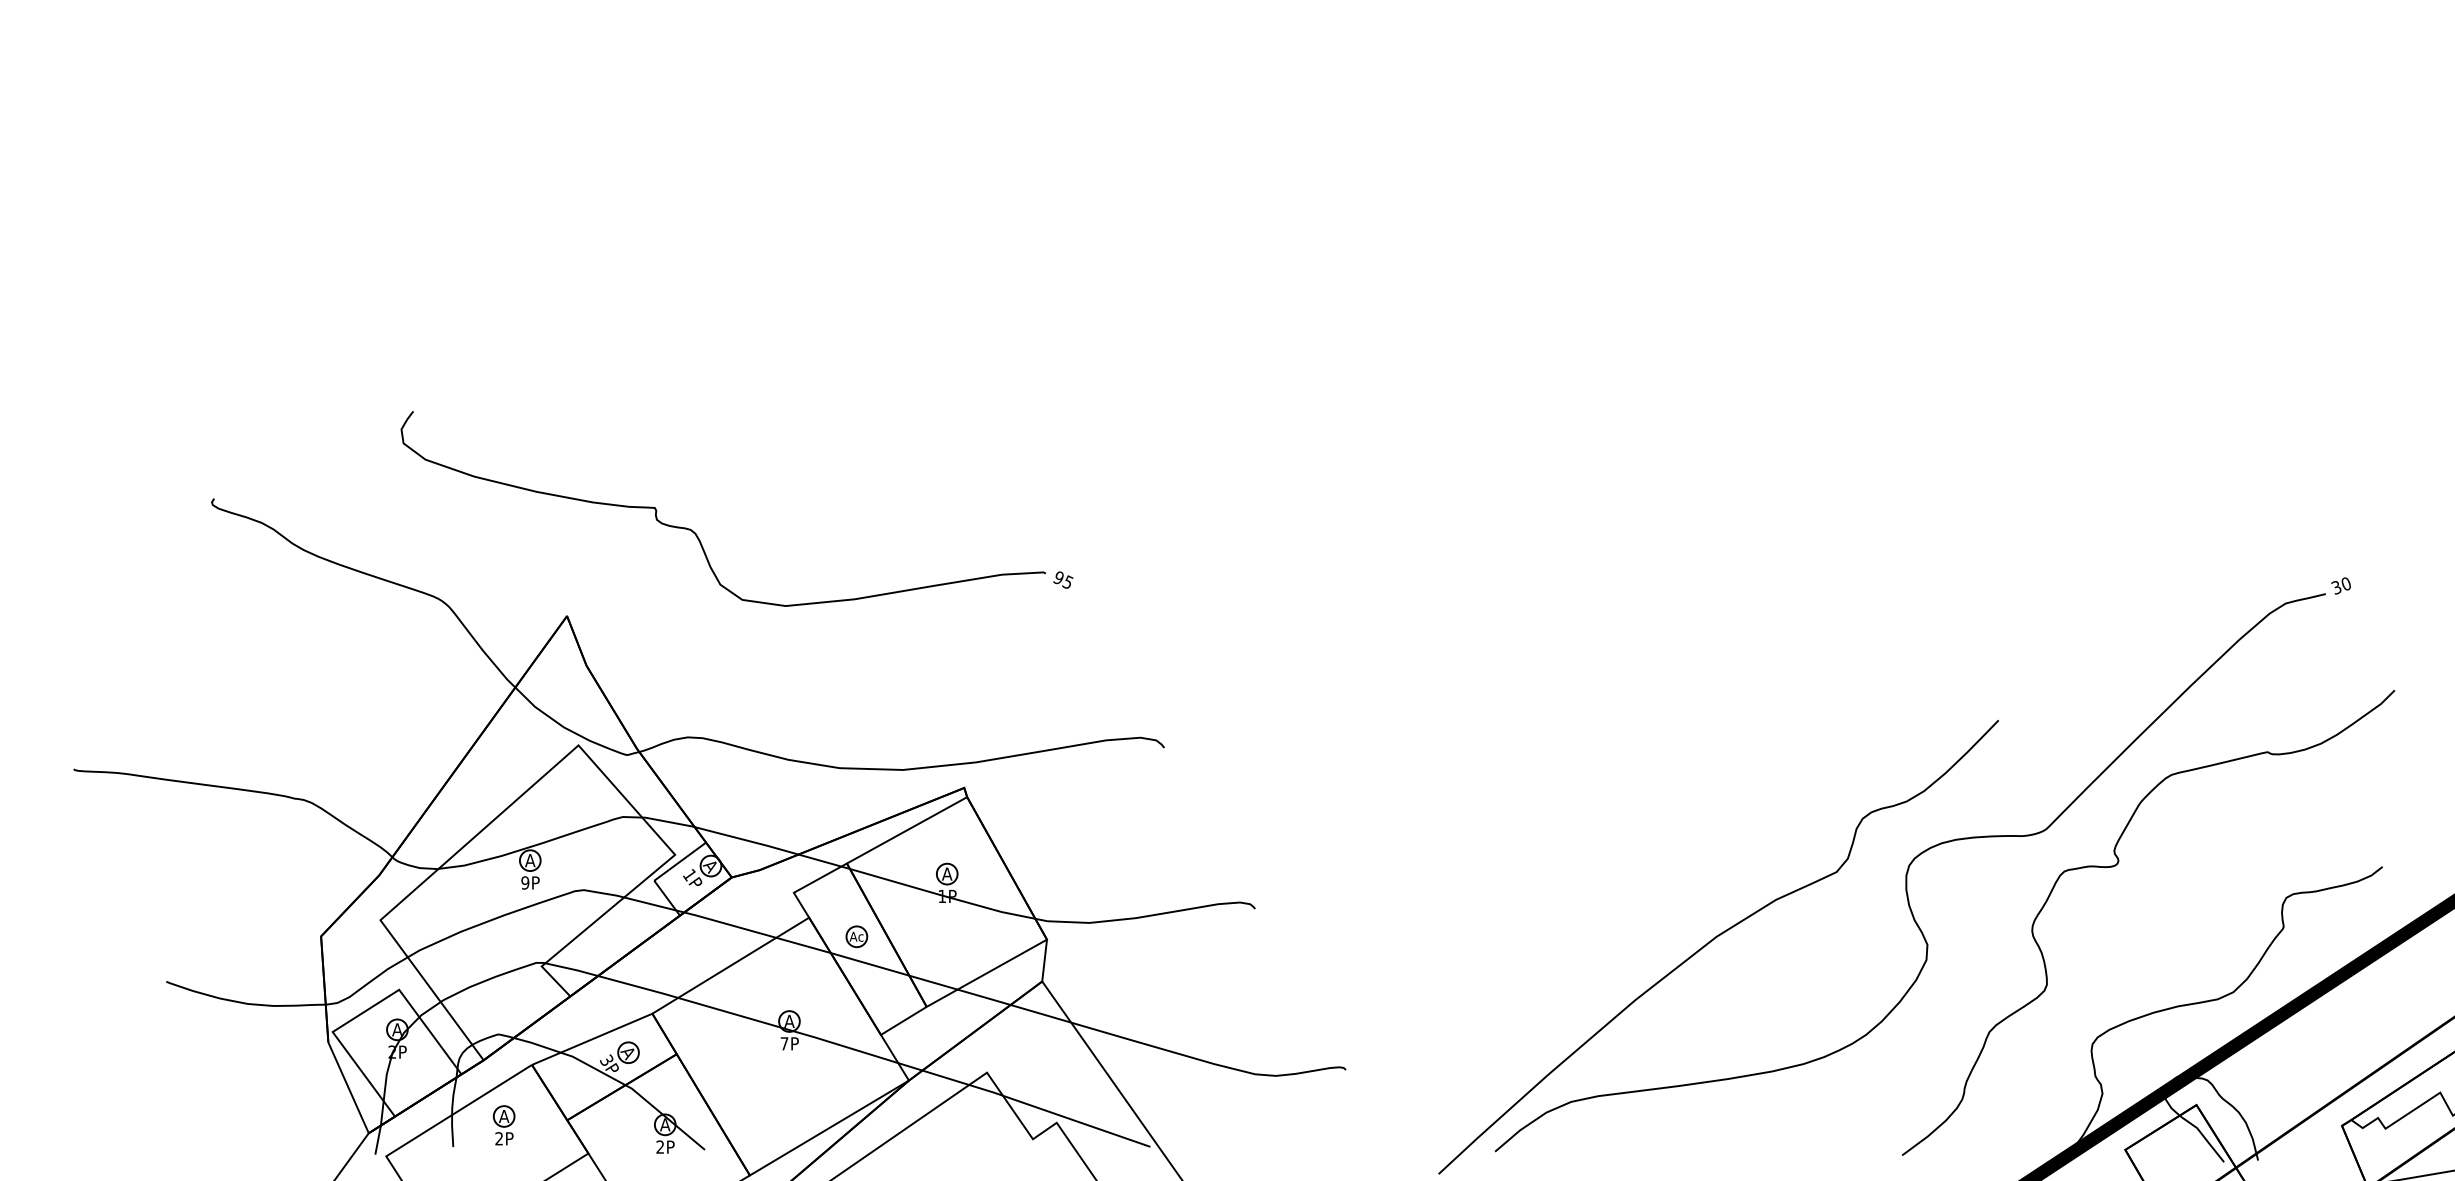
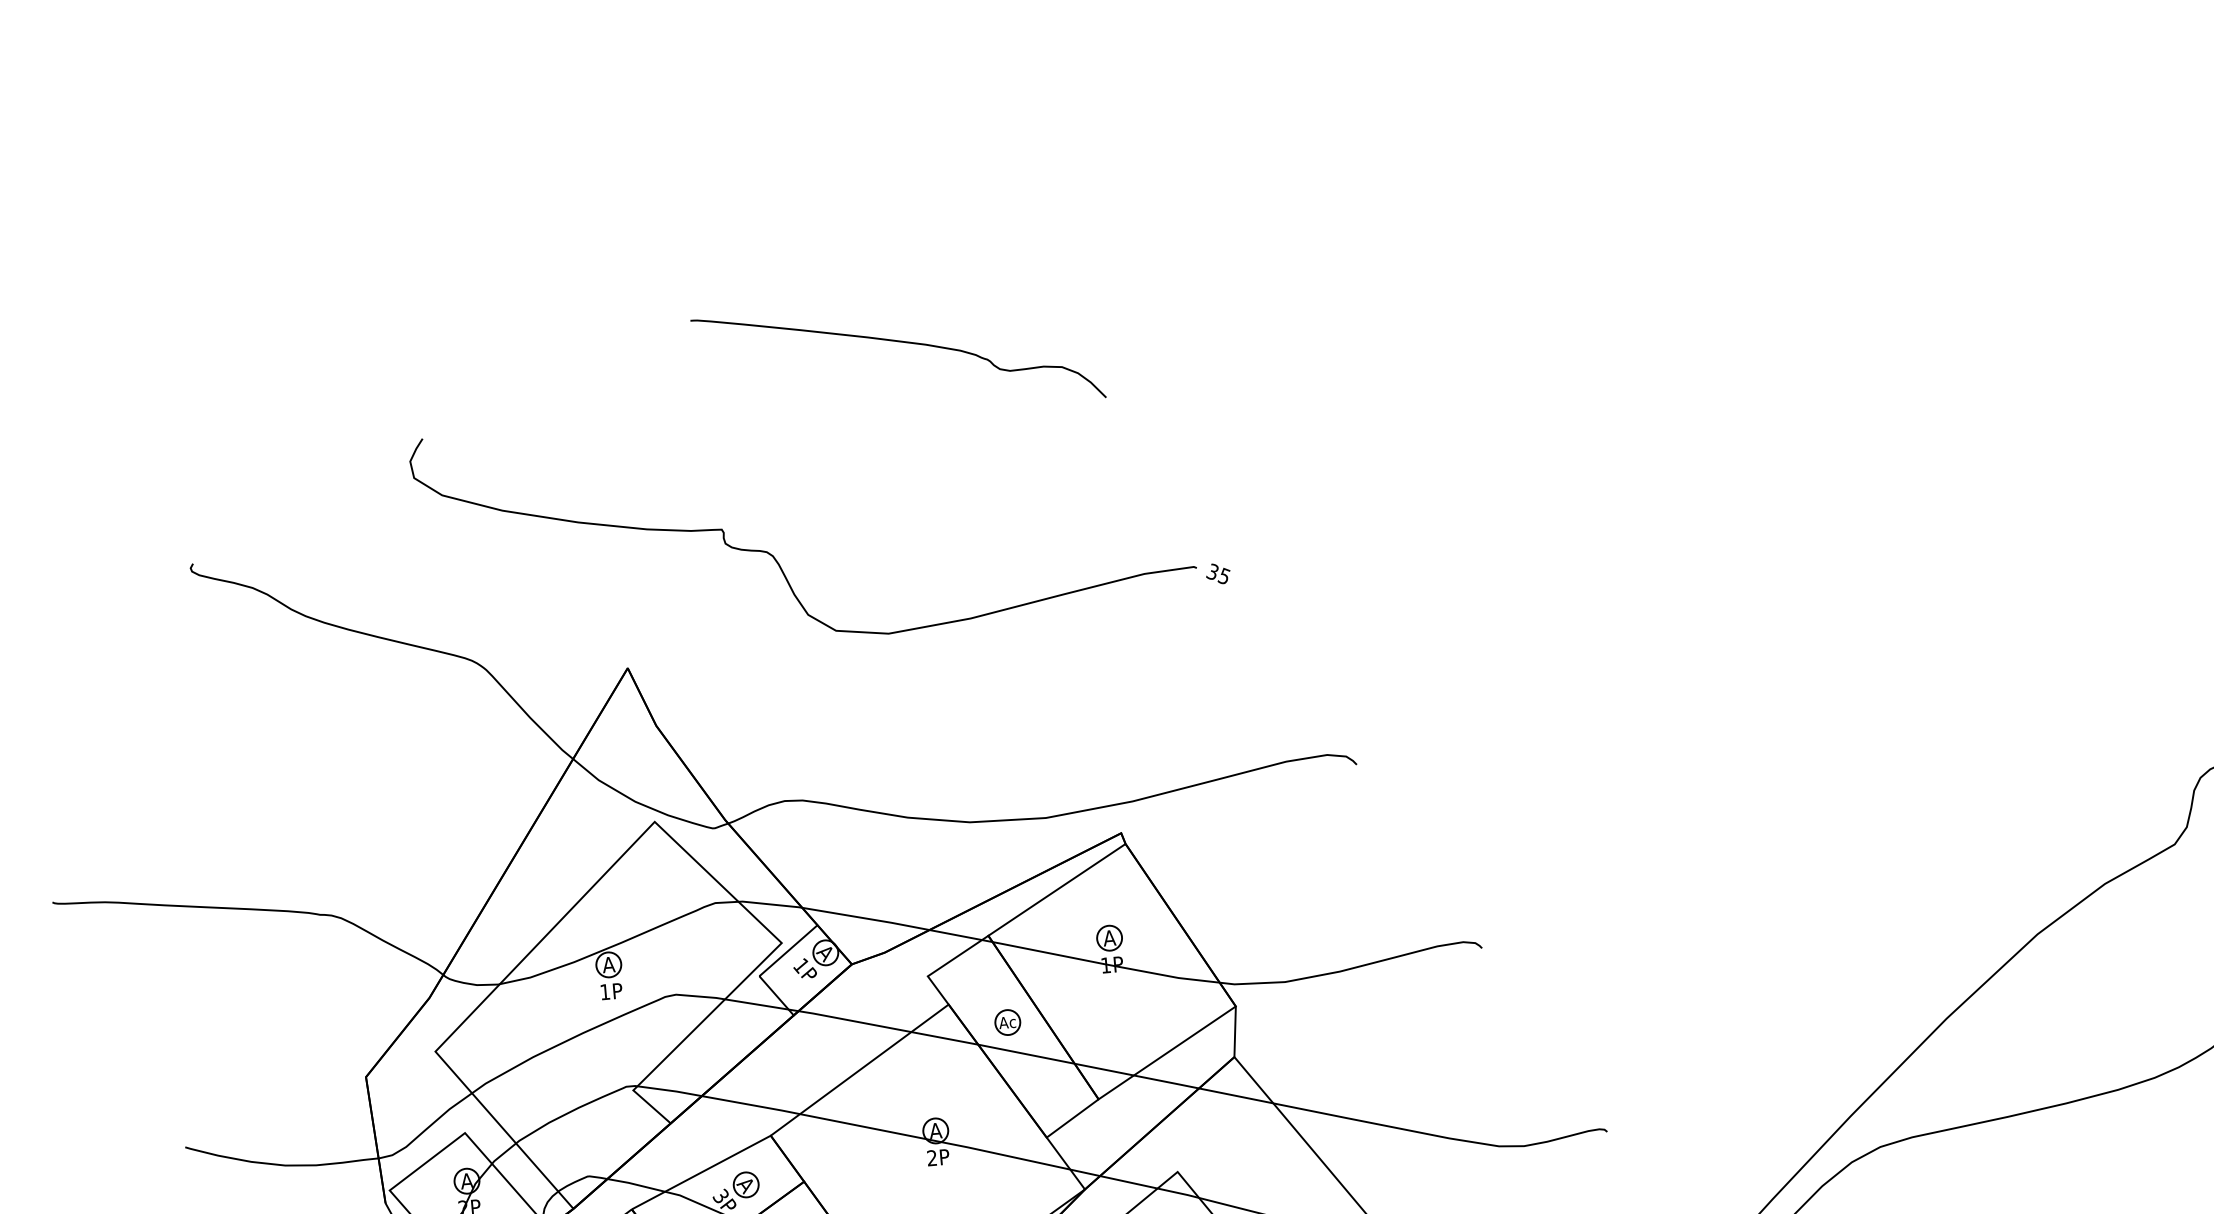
curve: (813, 365) -> (897, 342), added
text: (1057, 577) -> (1211, 571), 95 -> 35
text: (525, 882) -> (605, 991), 9P -> 1P
text: (784, 1043) -> (932, 1157), 7P -> 2P

